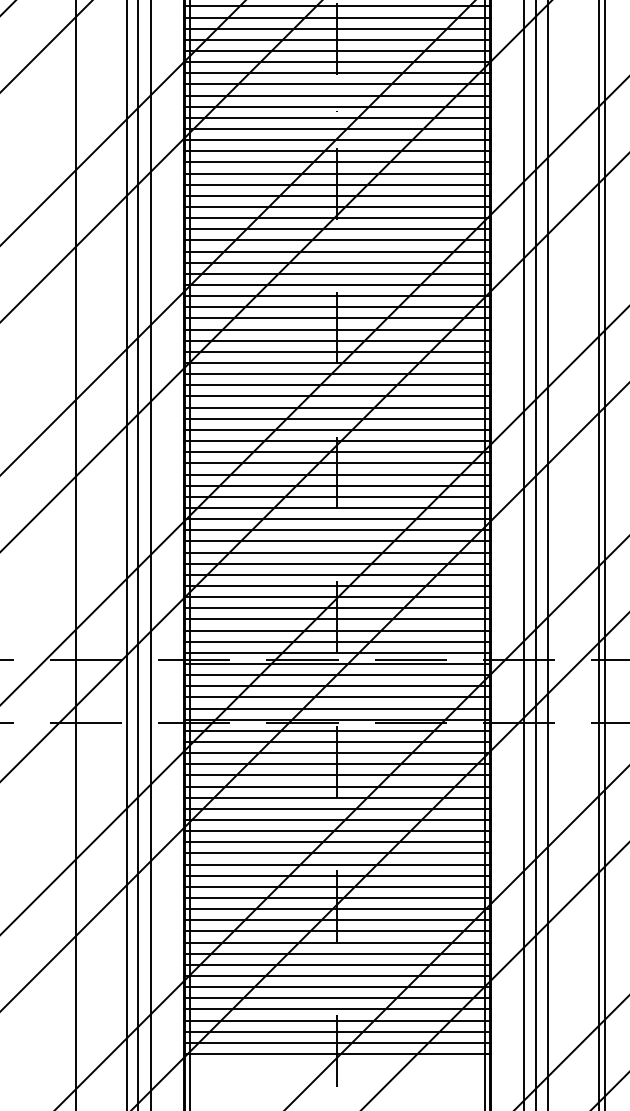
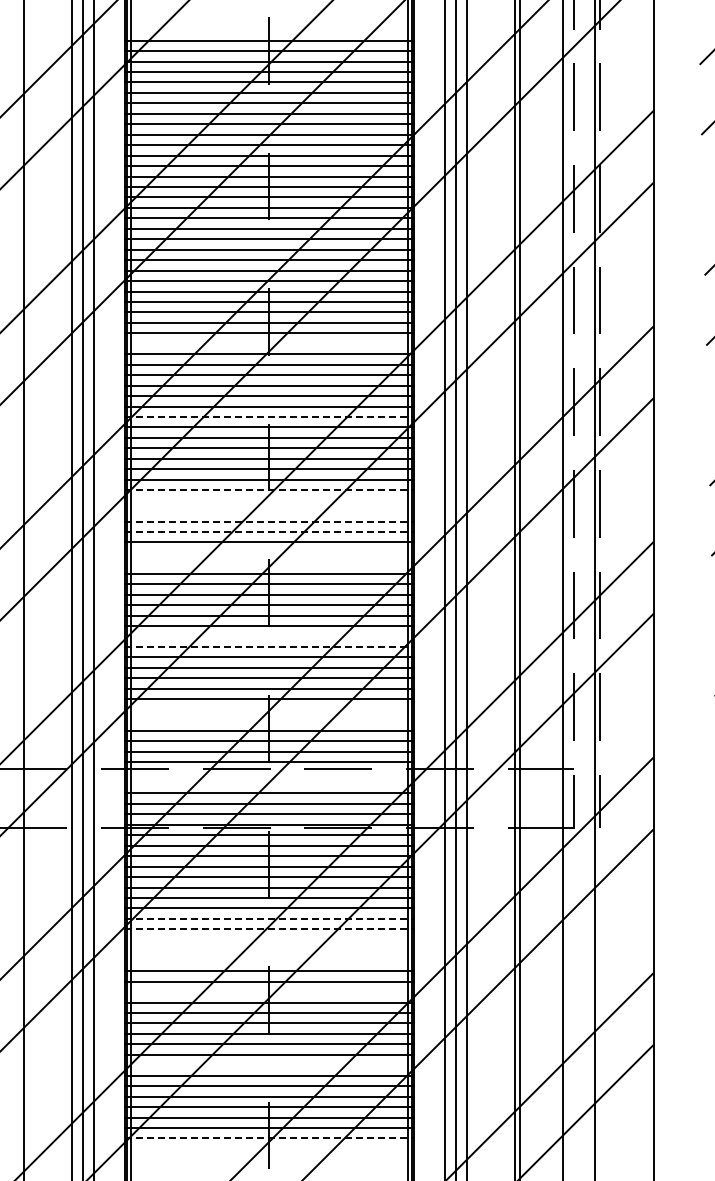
line: (337, 206) -> (269, 343), removed
line: (337, 285) -> (269, 417), solid -> dashed
line: (337, 363) -> (269, 490), solid -> dashed
line: (337, 374) -> (269, 500), removed
line: (337, 385) -> (269, 511), removed
line: (337, 396) -> (269, 521), solid -> dashed
line: (337, 408) -> (269, 532), solid -> dashed
line: (337, 429) -> (269, 552), removed
line: (337, 441) -> (269, 563), removed
line: (337, 518) -> (269, 636), removed
line: (337, 530) -> (269, 647), solid -> dashed
line: (337, 596) -> (269, 709), removed
line: (337, 608) -> (269, 720), removed
line: (337, 663) -> (269, 772), removed
line: (337, 674) -> (269, 782), removed
line: (337, 819) -> (269, 918), solid -> dashed
line: (337, 831) -> (269, 929), solid -> dashed
line: (337, 841) -> (269, 939), removed
line: (337, 853) -> (269, 950), removed
line: (337, 864) -> (269, 960), removed
line: (337, 898) -> (269, 992), removed
line: (337, 976) -> (269, 1065), removed
line: (337, 1054) -> (269, 1138), solid -> dashed

